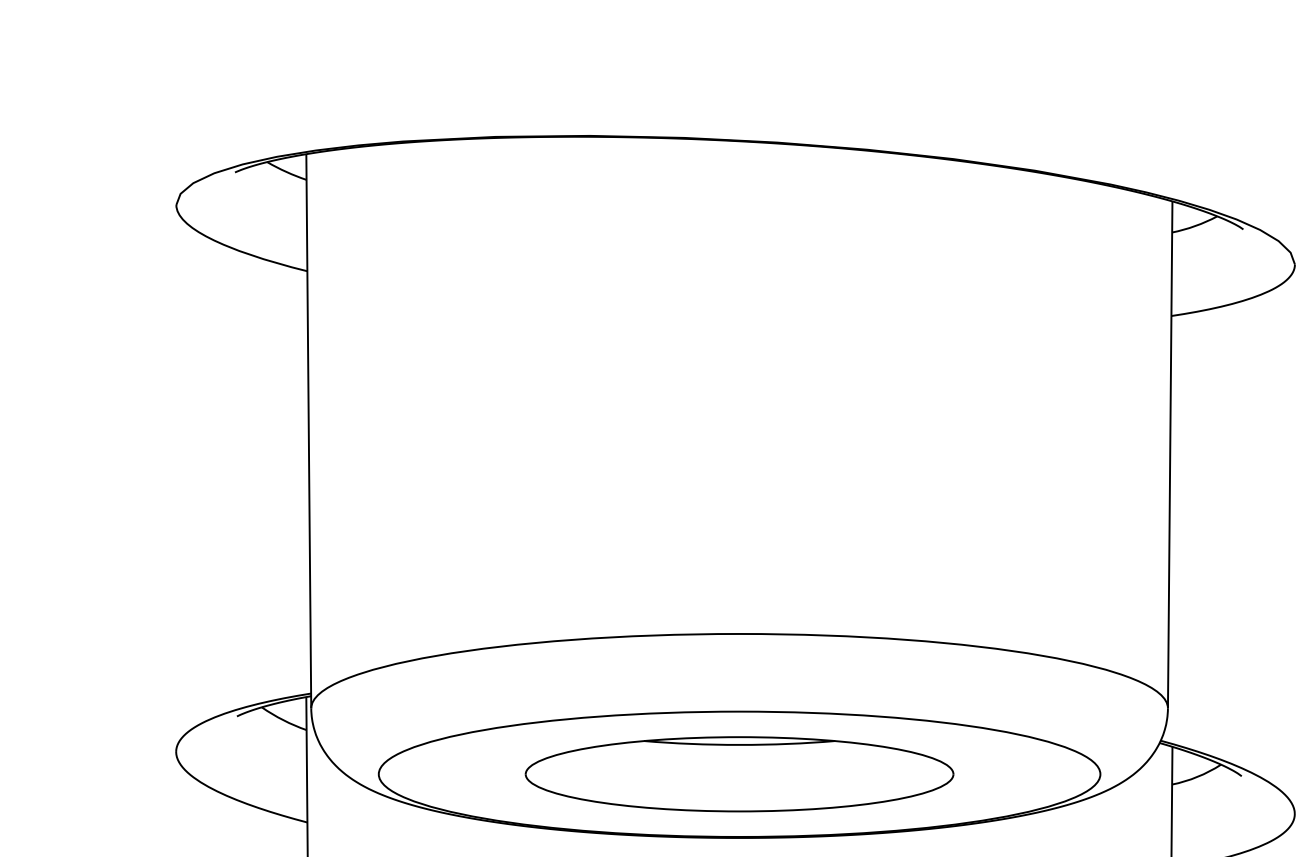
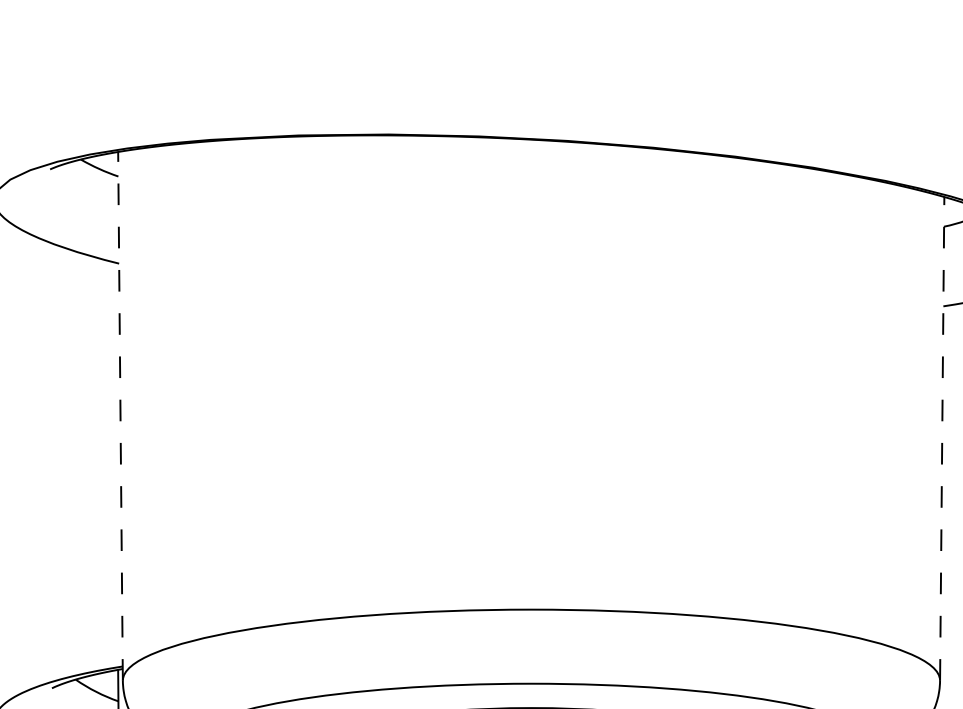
line: (308, 430) -> (120, 415), solid -> dashed
line: (1170, 454) -> (942, 438), solid -> dashed

